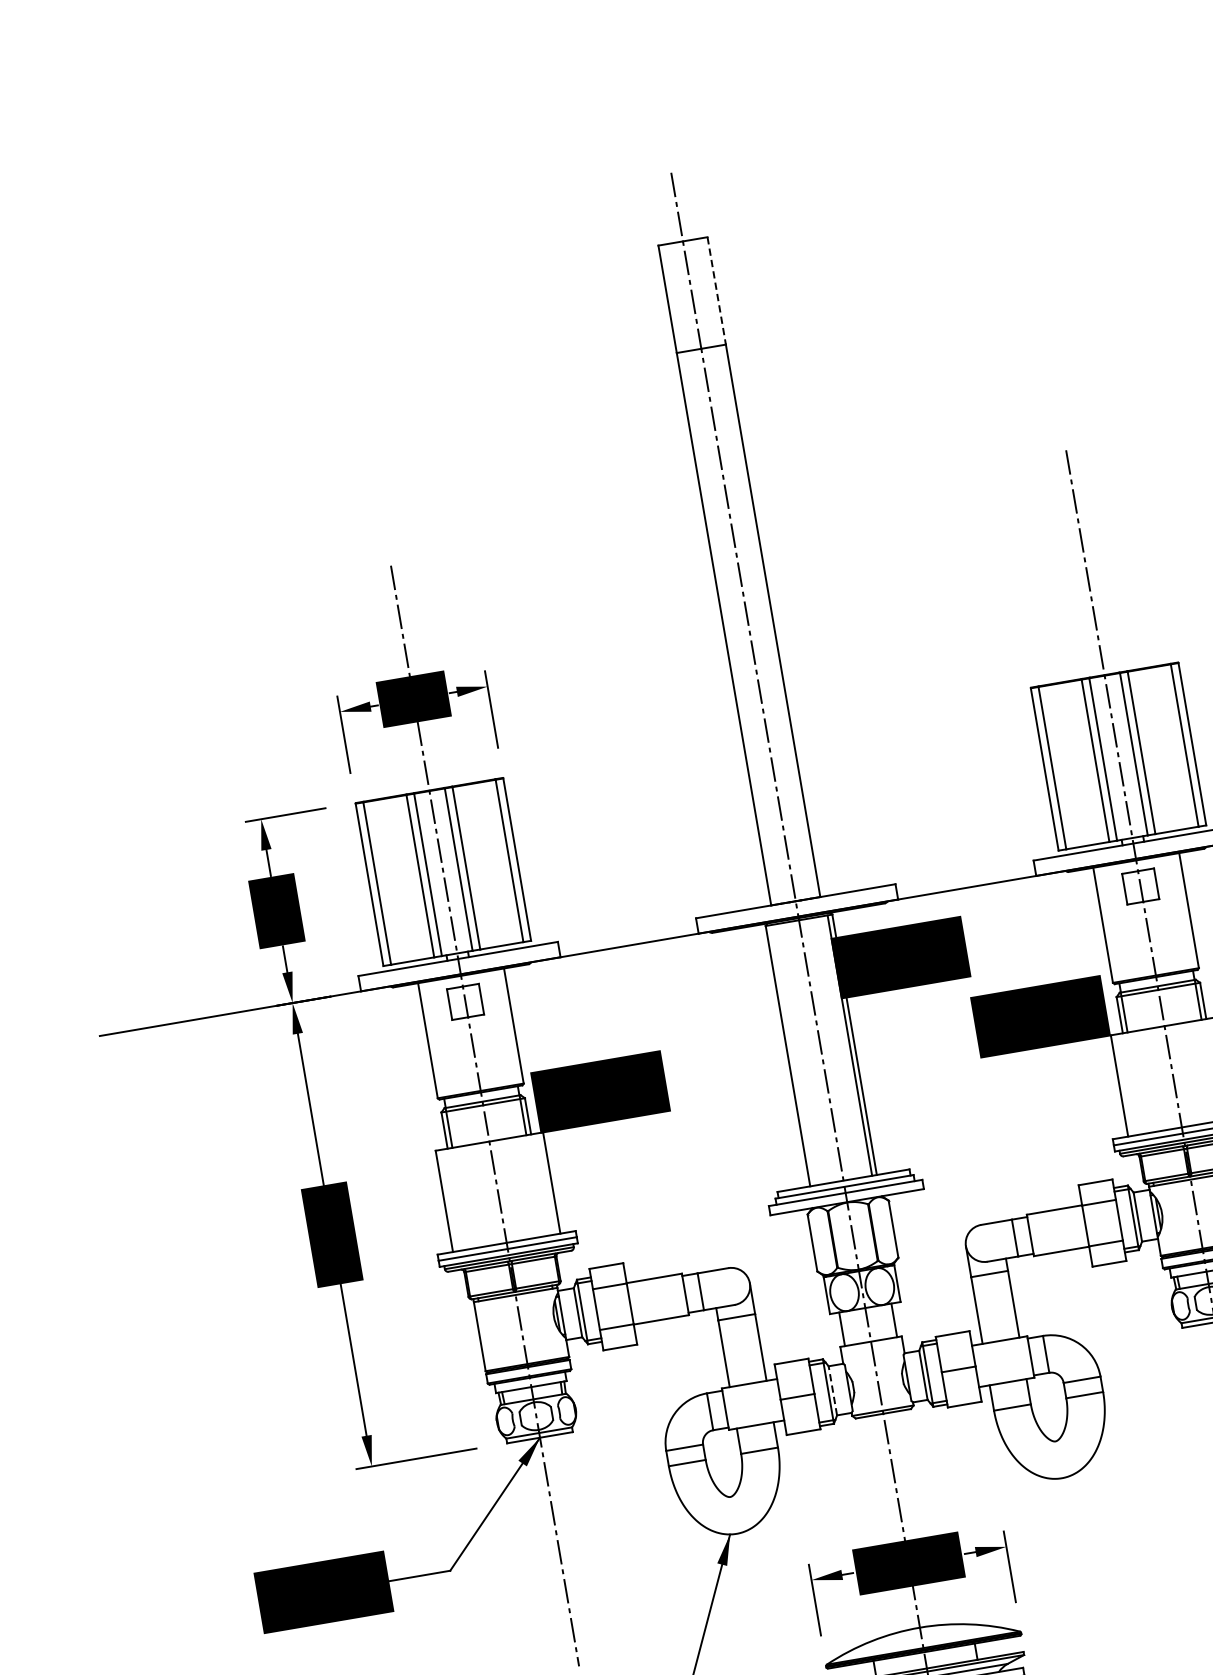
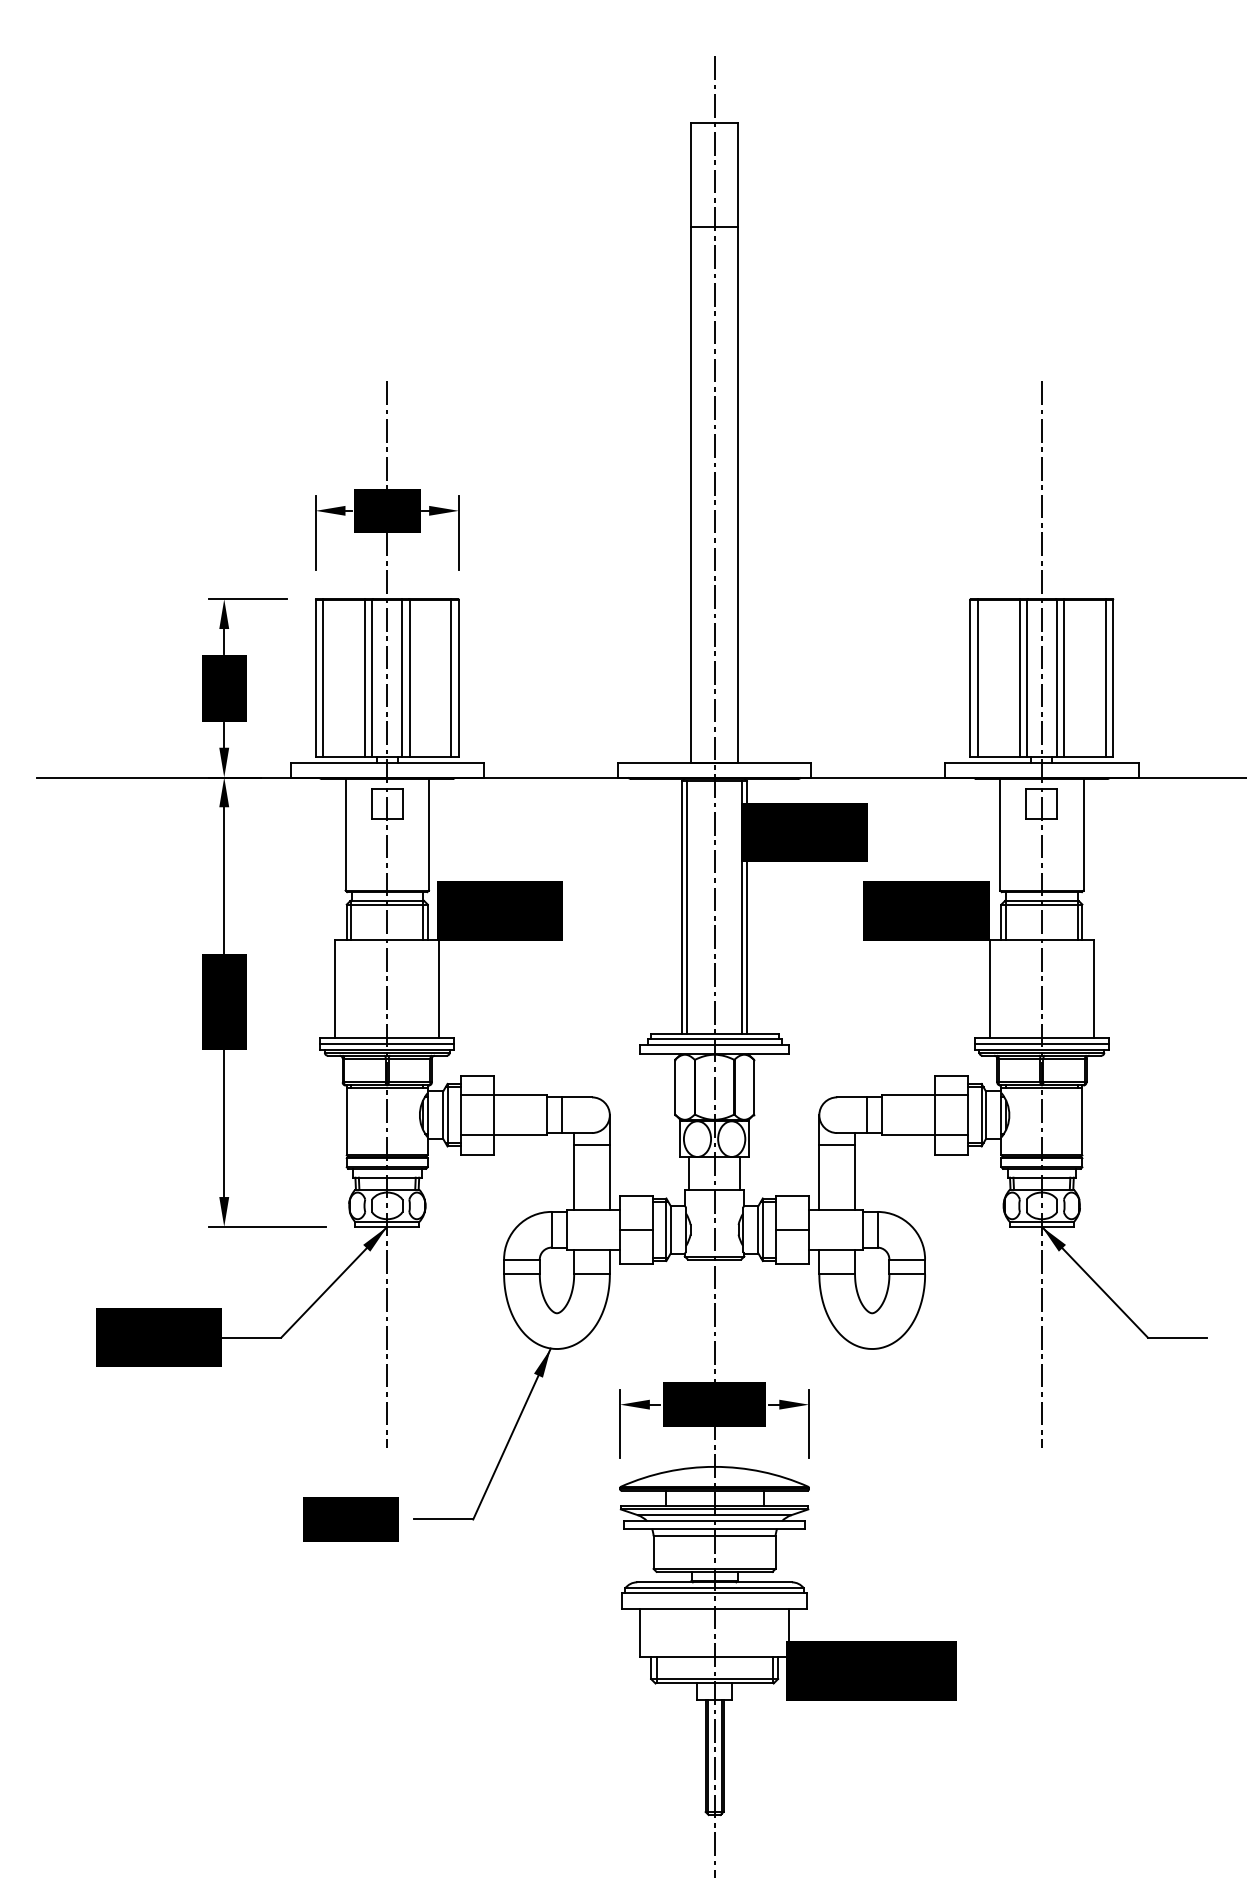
line: (716, 291) -> (738, 175), dashed -> solid
line: (792, 1055) -> (686, 907), added
line: (832, 1390) -> (670, 1229), dashed -> solid

